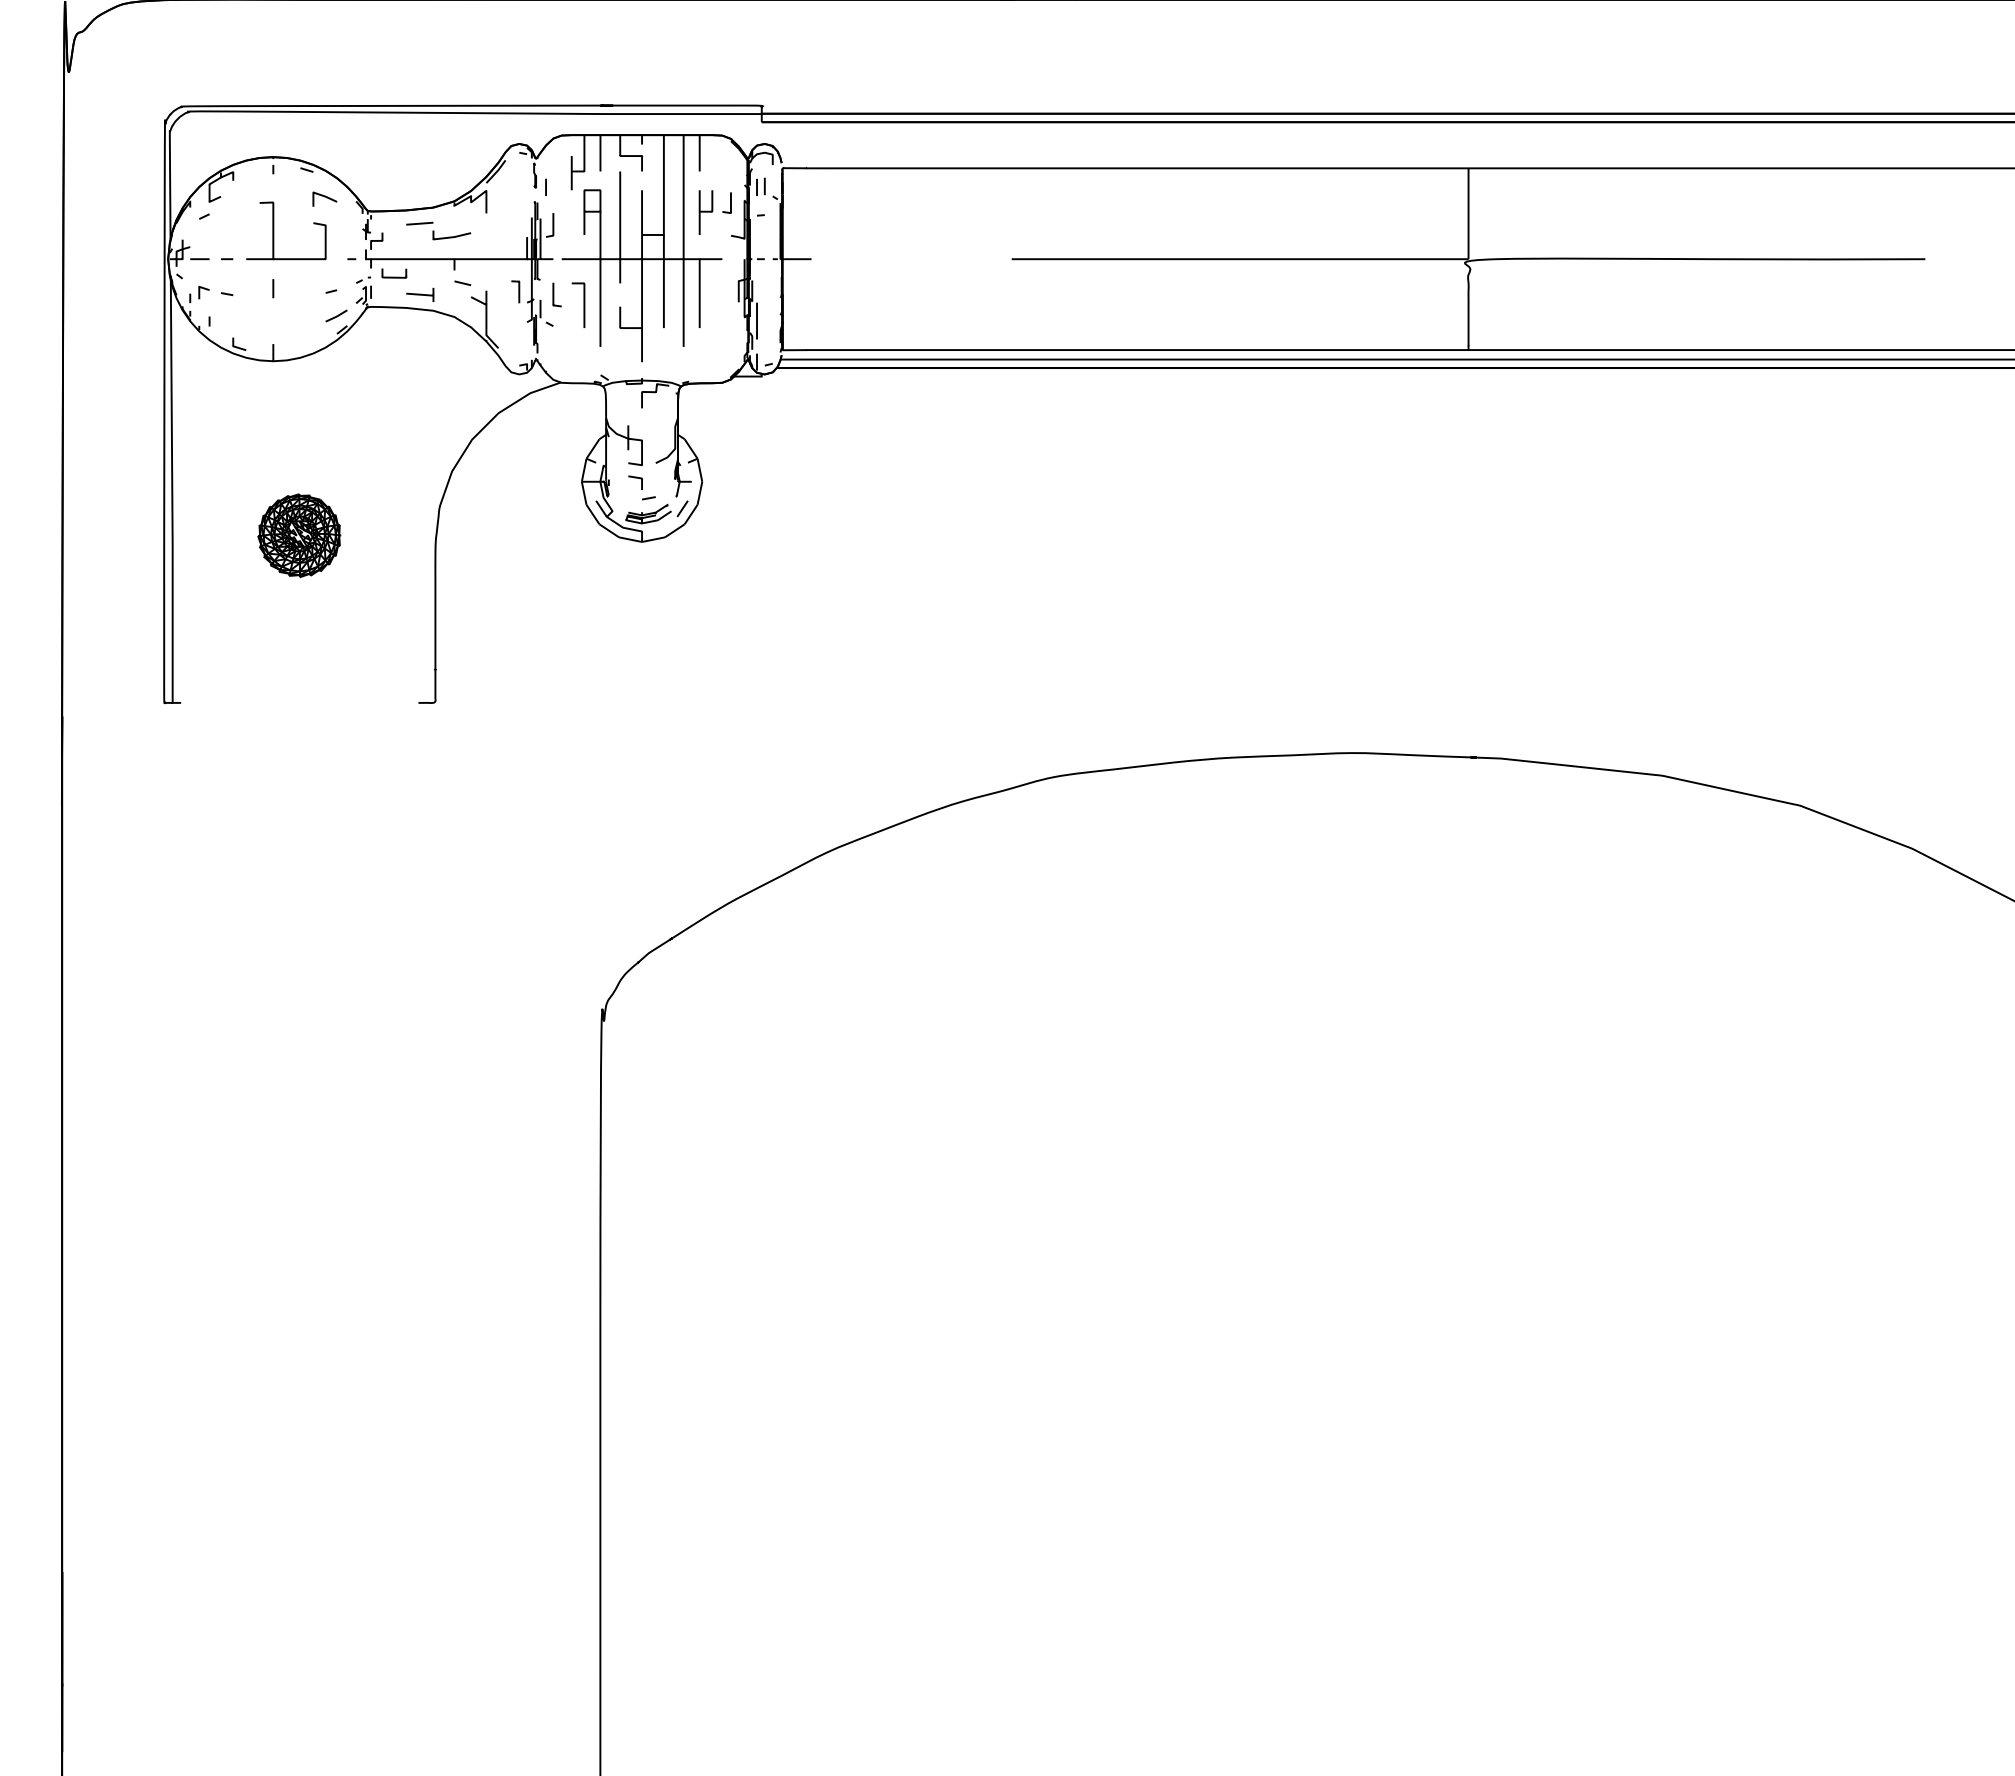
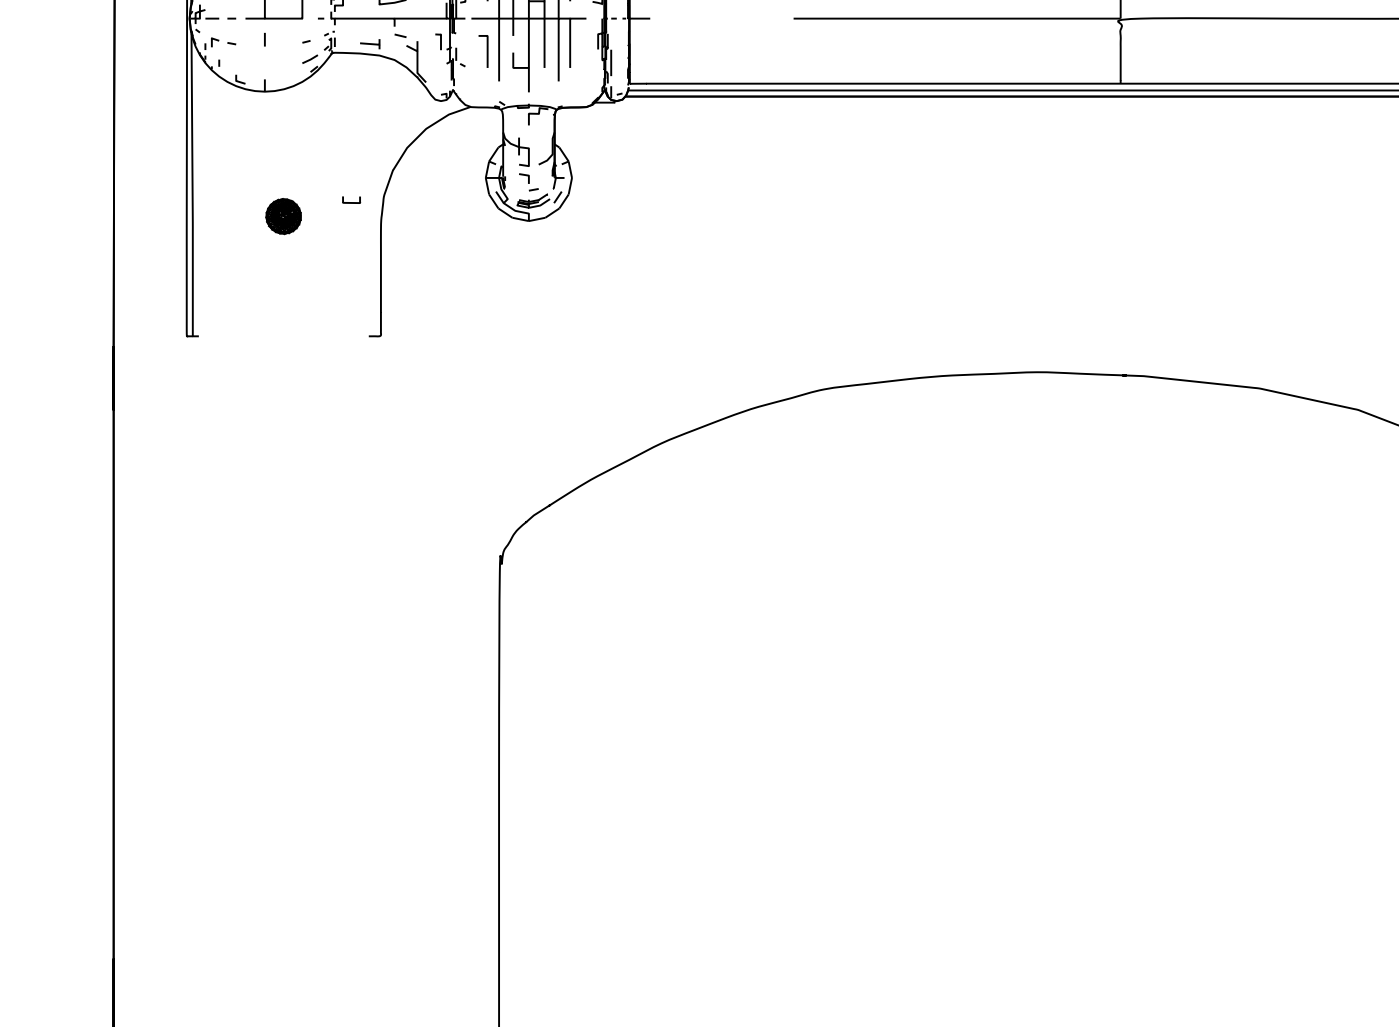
curve: (394, 276) -> (351, 202), moved
curve: (554, 294) -> (466, 43), removed
part: (299, 535) -> (283, 216), size x0.6

